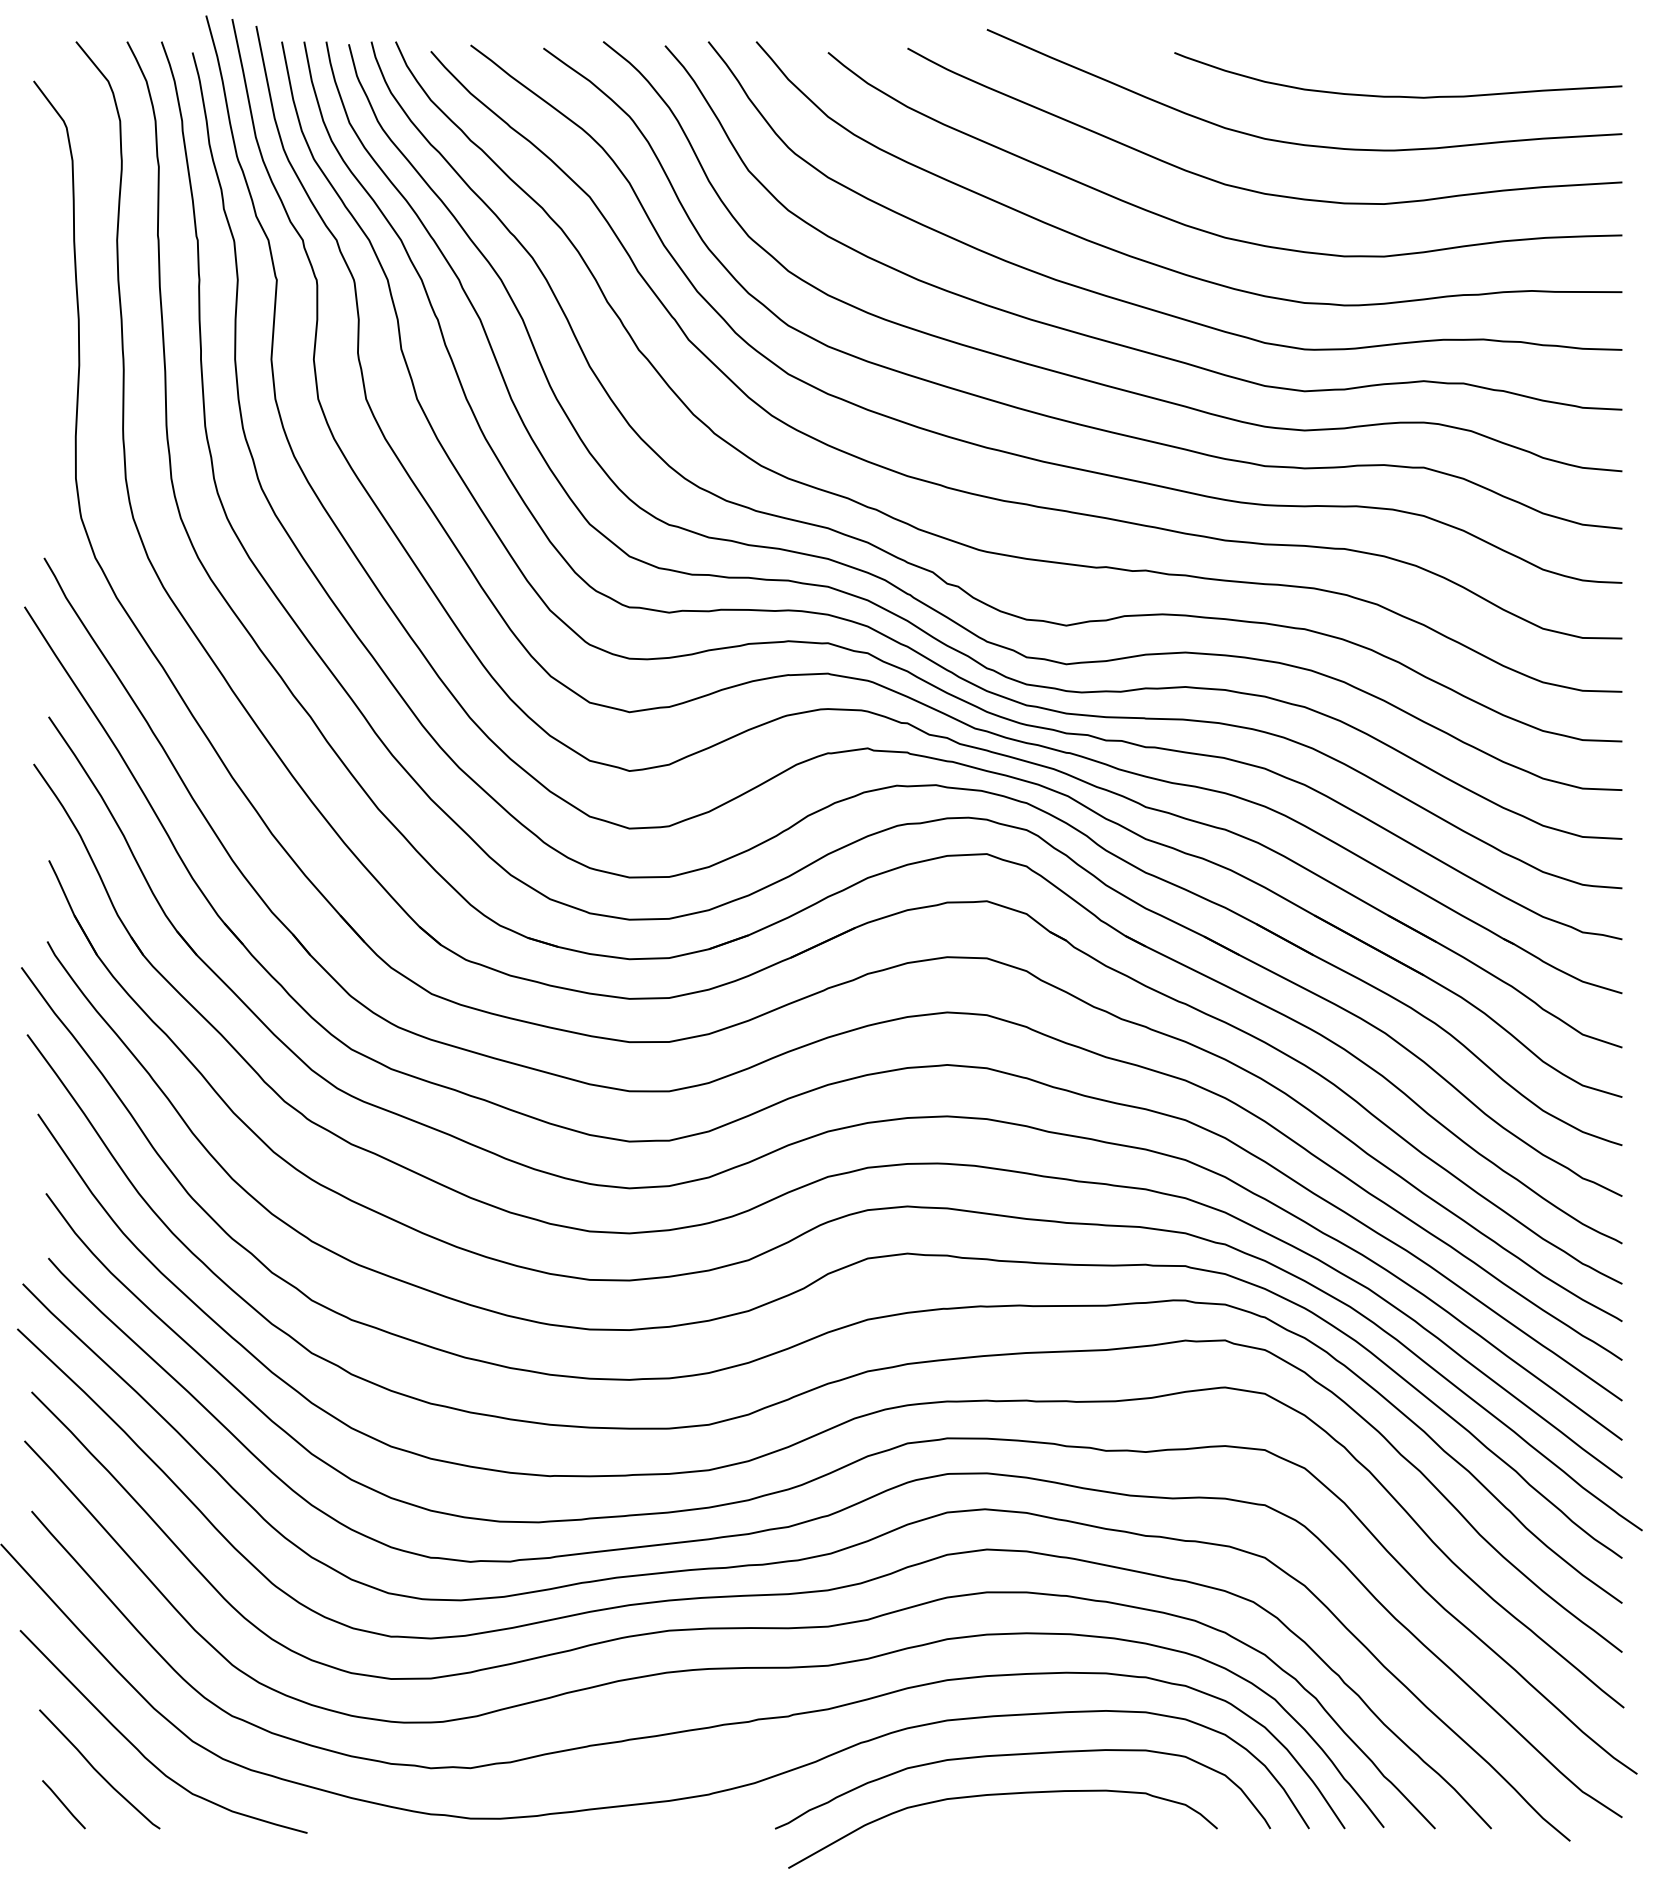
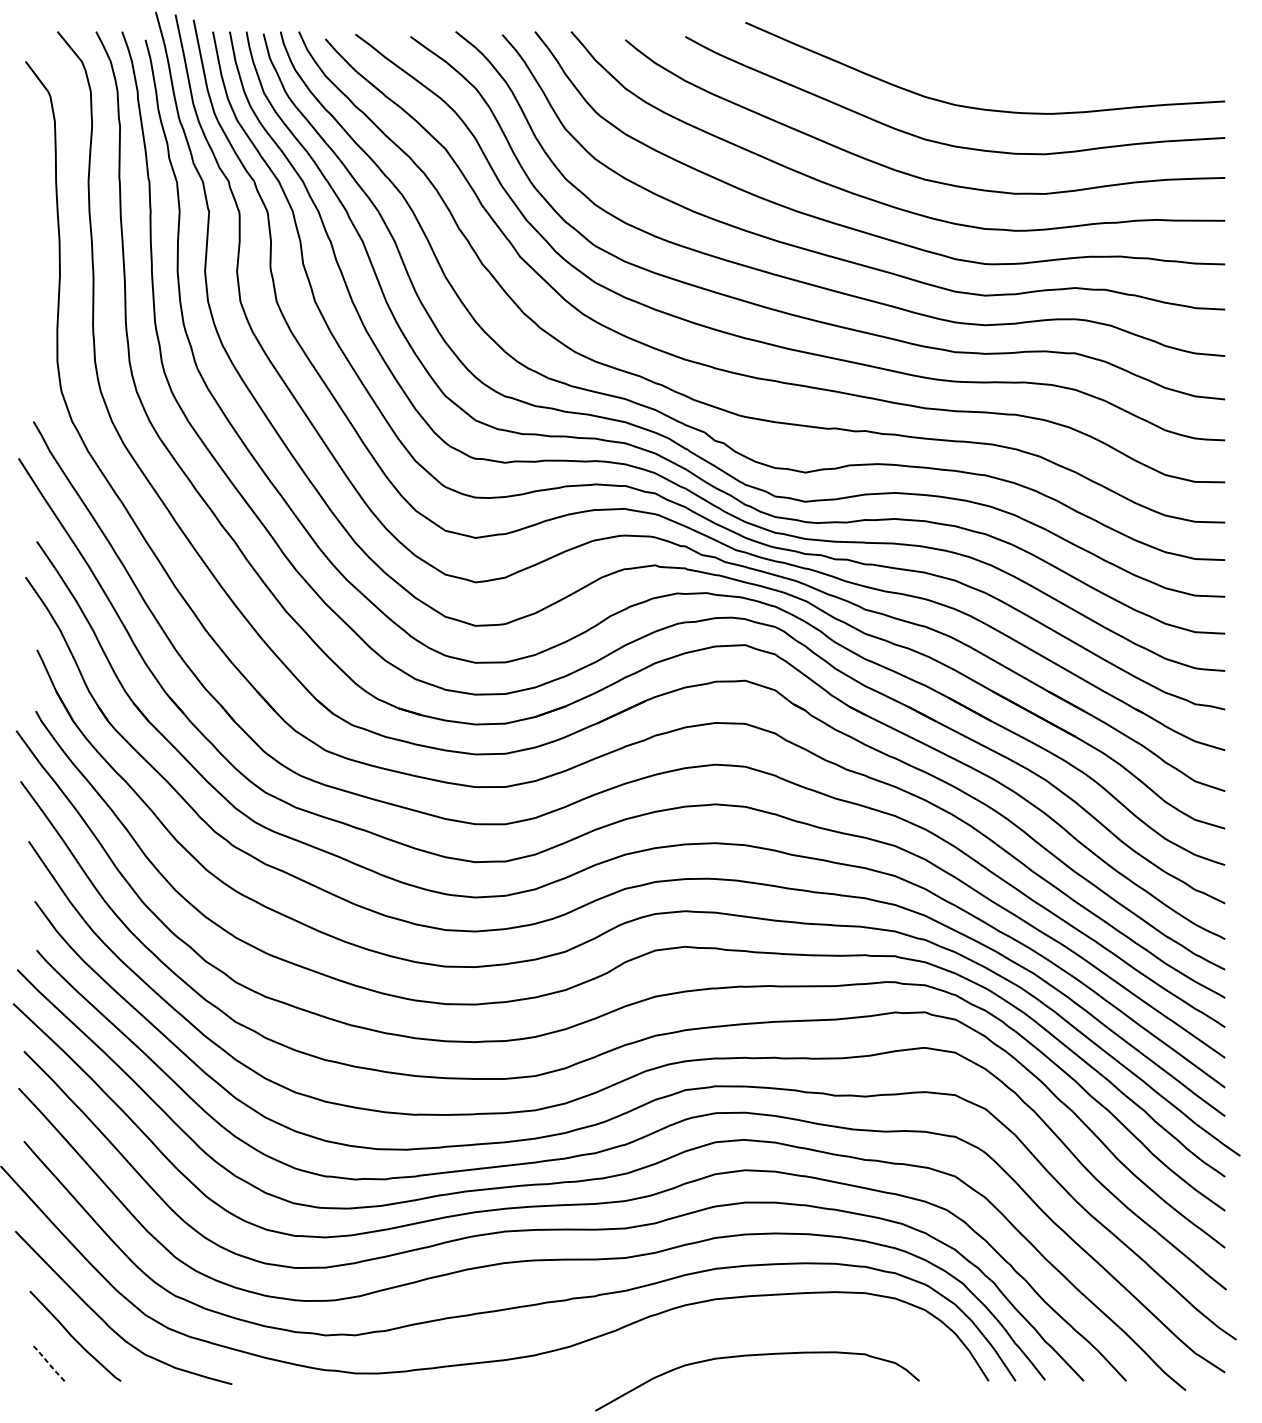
curve: (1398, 95) -> (1056, 72), removed
curve: (1021, 1755) -> (771, 1325), removed
line: (63, 1804) -> (48, 1362), solid -> dashed

